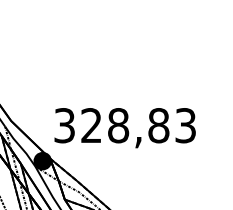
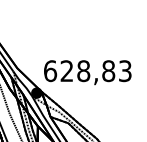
text: (64, 126) -> (50, 71), 328,83 -> 628,83

